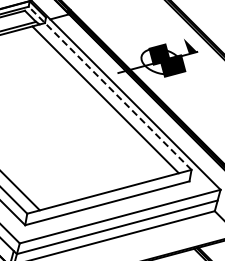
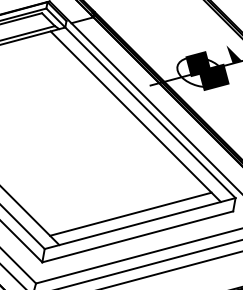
line: (109, 87) -> (140, 102), dashed -> solid
line: (100, 183) -> (129, 213), added

